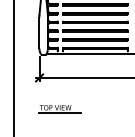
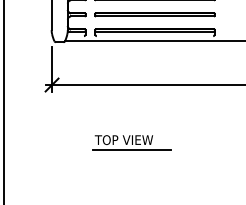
part: (59, 109) -> (131, 143), moved

